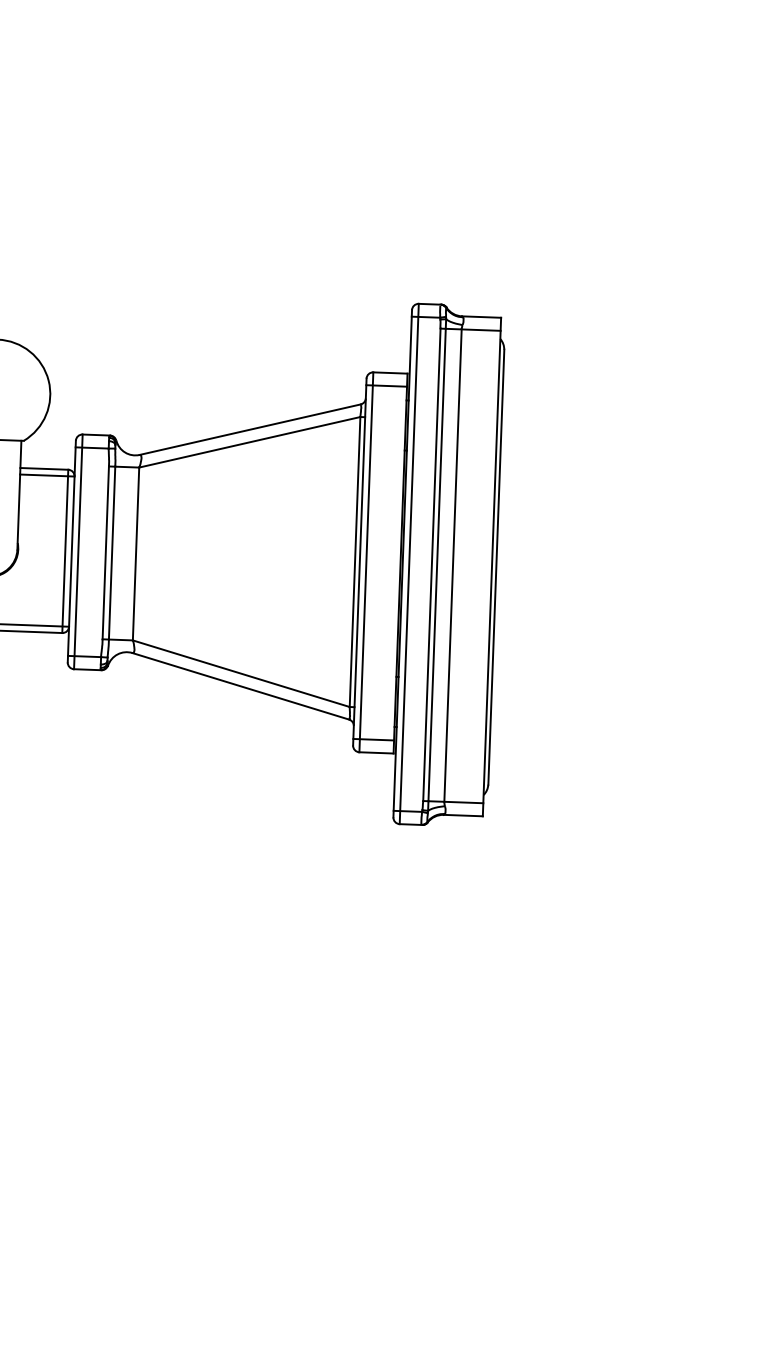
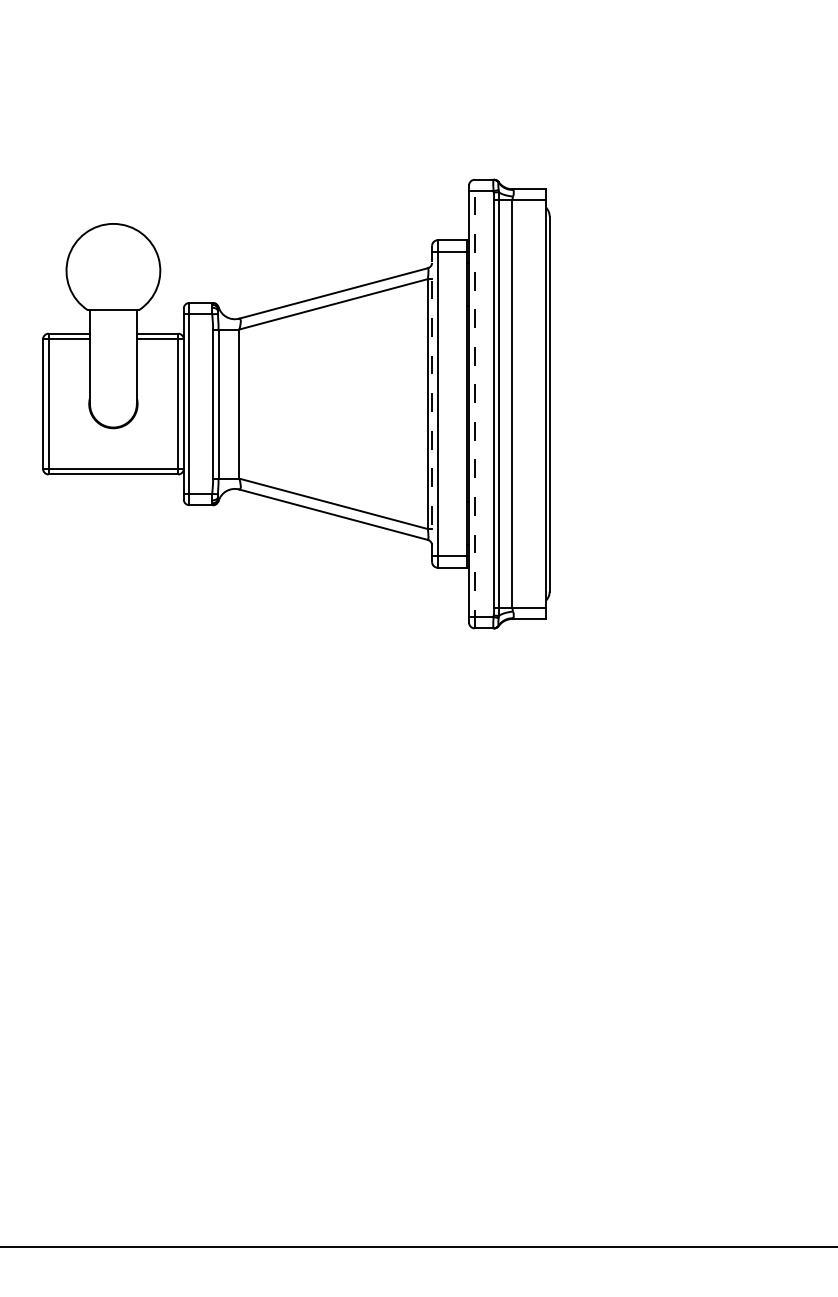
line: (360, 561) -> (432, 403), solid -> dashed
line: (409, 563) -> (474, 403), solid -> dashed

